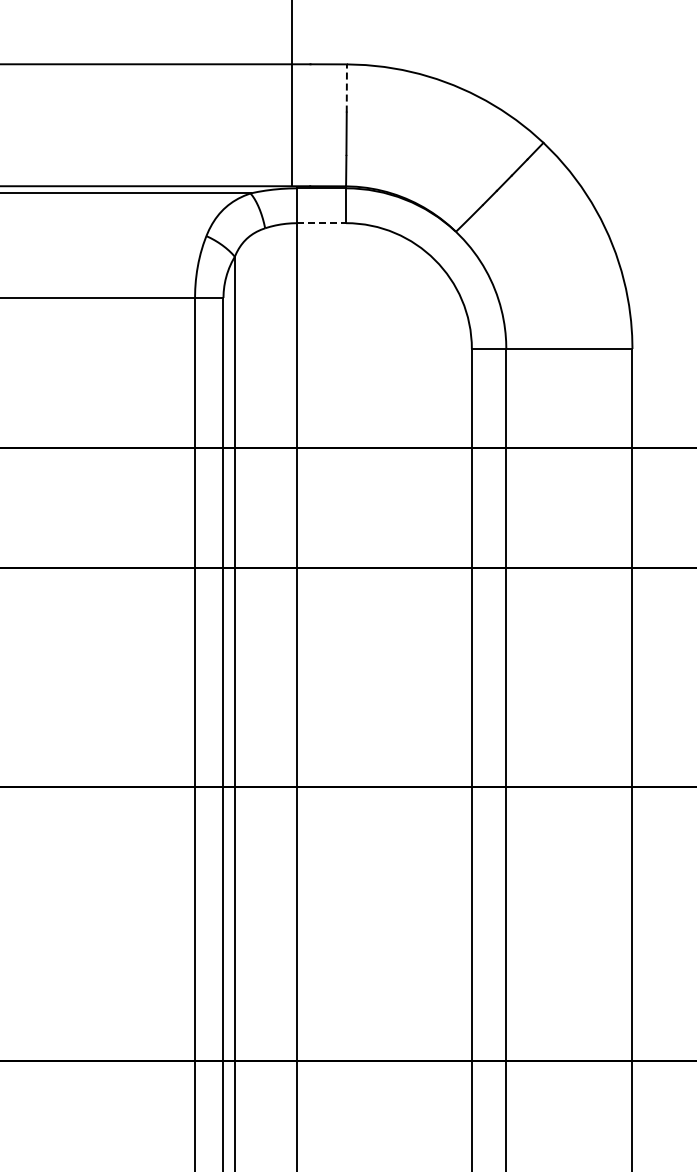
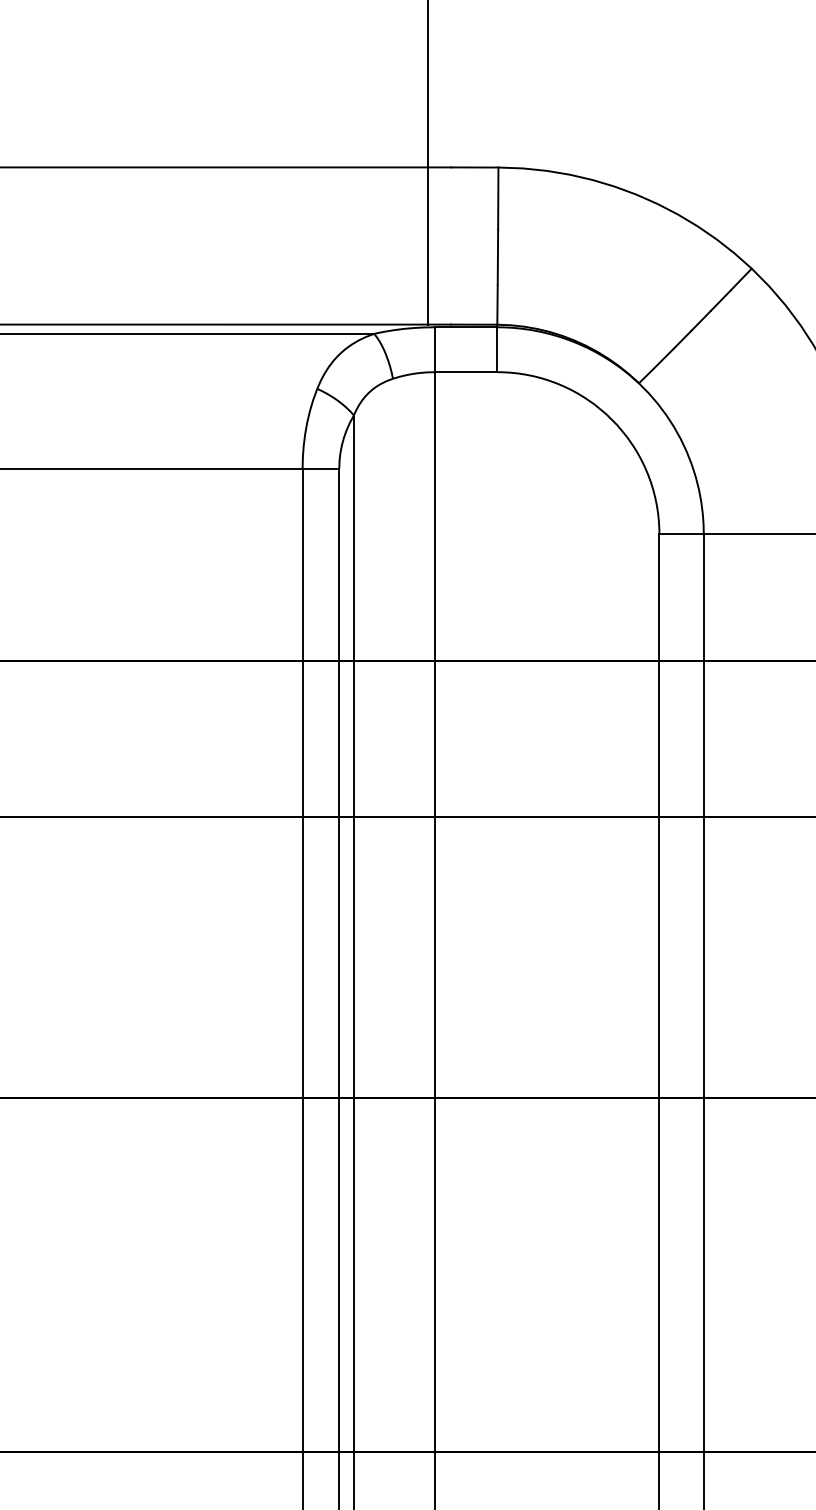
line: (346, 87) -> (497, 197), dashed -> solid
line: (322, 223) -> (466, 372), dashed -> solid

